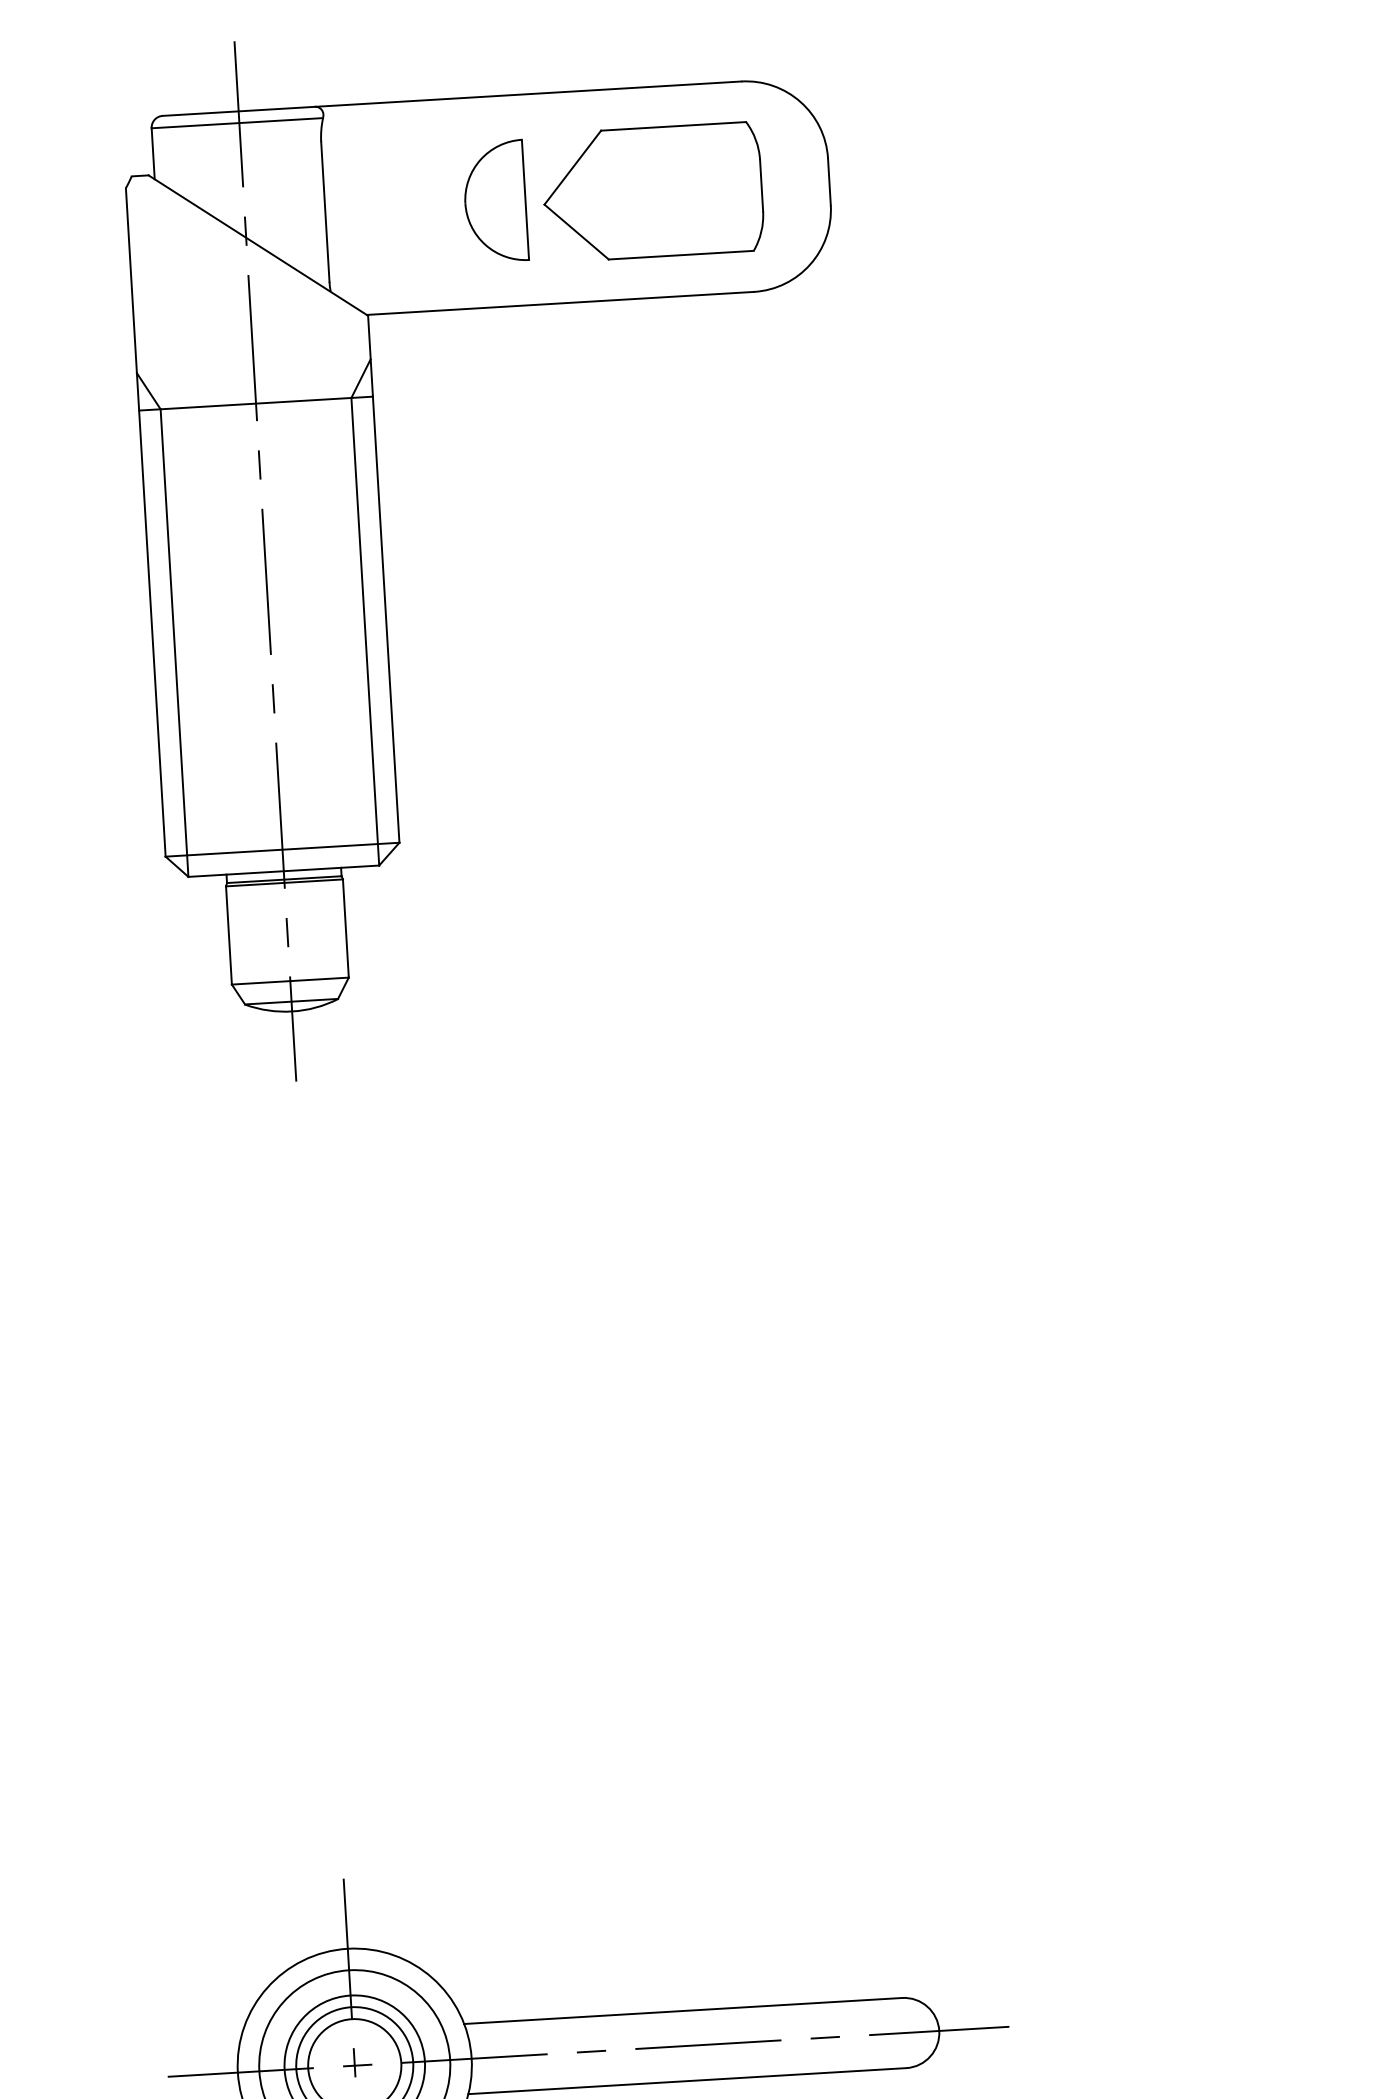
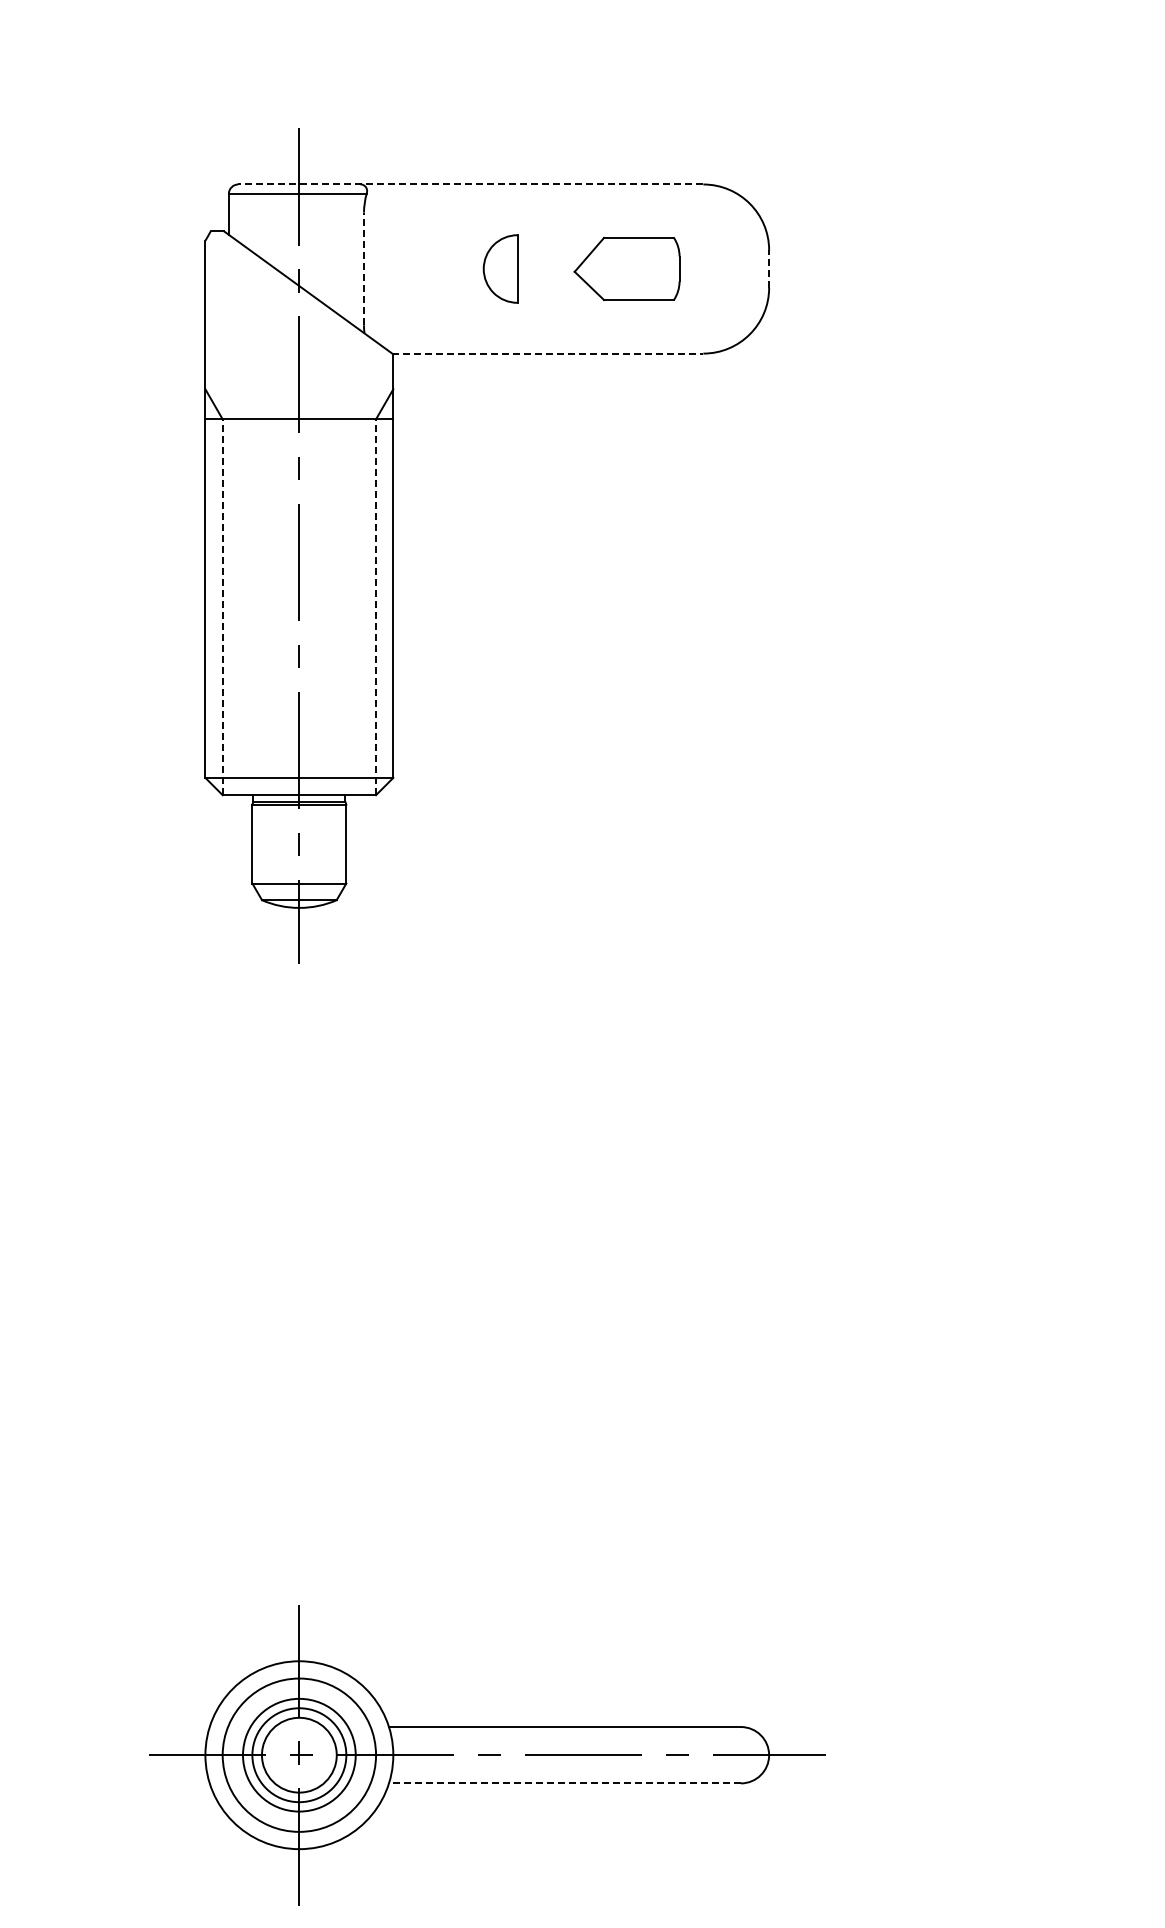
line: (451, 98) -> (470, 184), solid -> dashed
line: (829, 182) -> (769, 269), solid -> dashed
part: (651, 191) -> (626, 268), size x0.6
part: (495, 201) -> (500, 268), size x0.7
line: (325, 211) -> (364, 268), solid -> dashed
line: (561, 303) -> (548, 353), solid -> dashed
line: (365, 631) -> (376, 607), solid -> dashed
line: (174, 643) -> (222, 607), solid -> dashed
line: (686, 2081) -> (564, 1783), solid -> dashed

